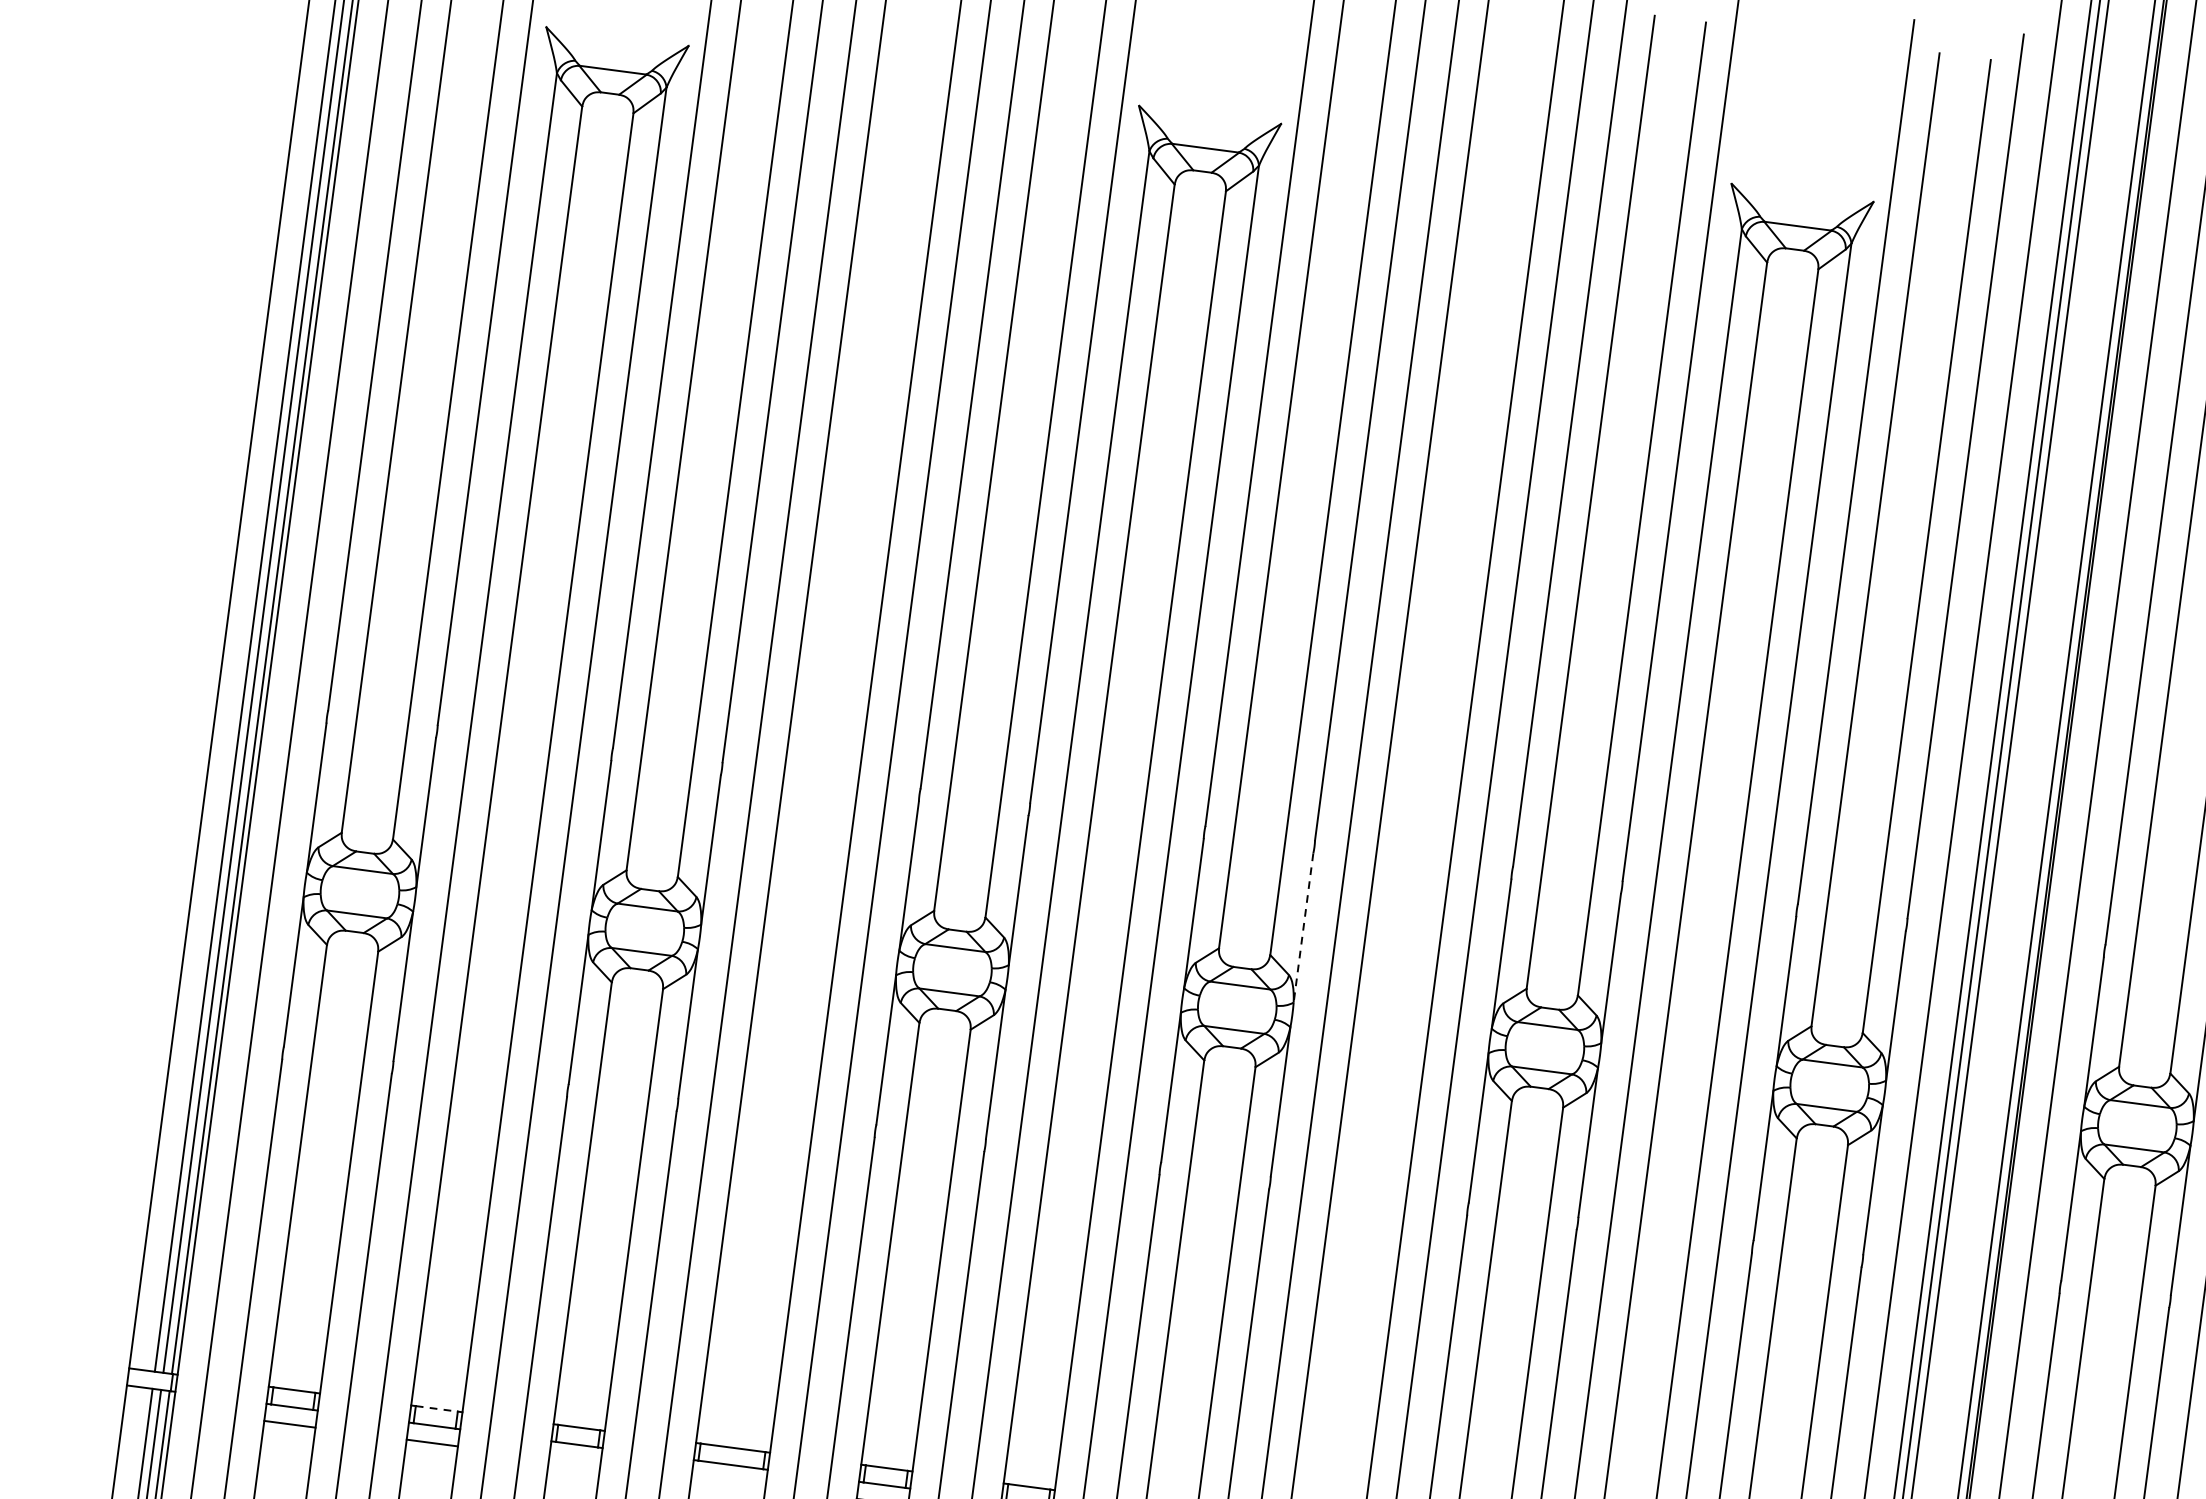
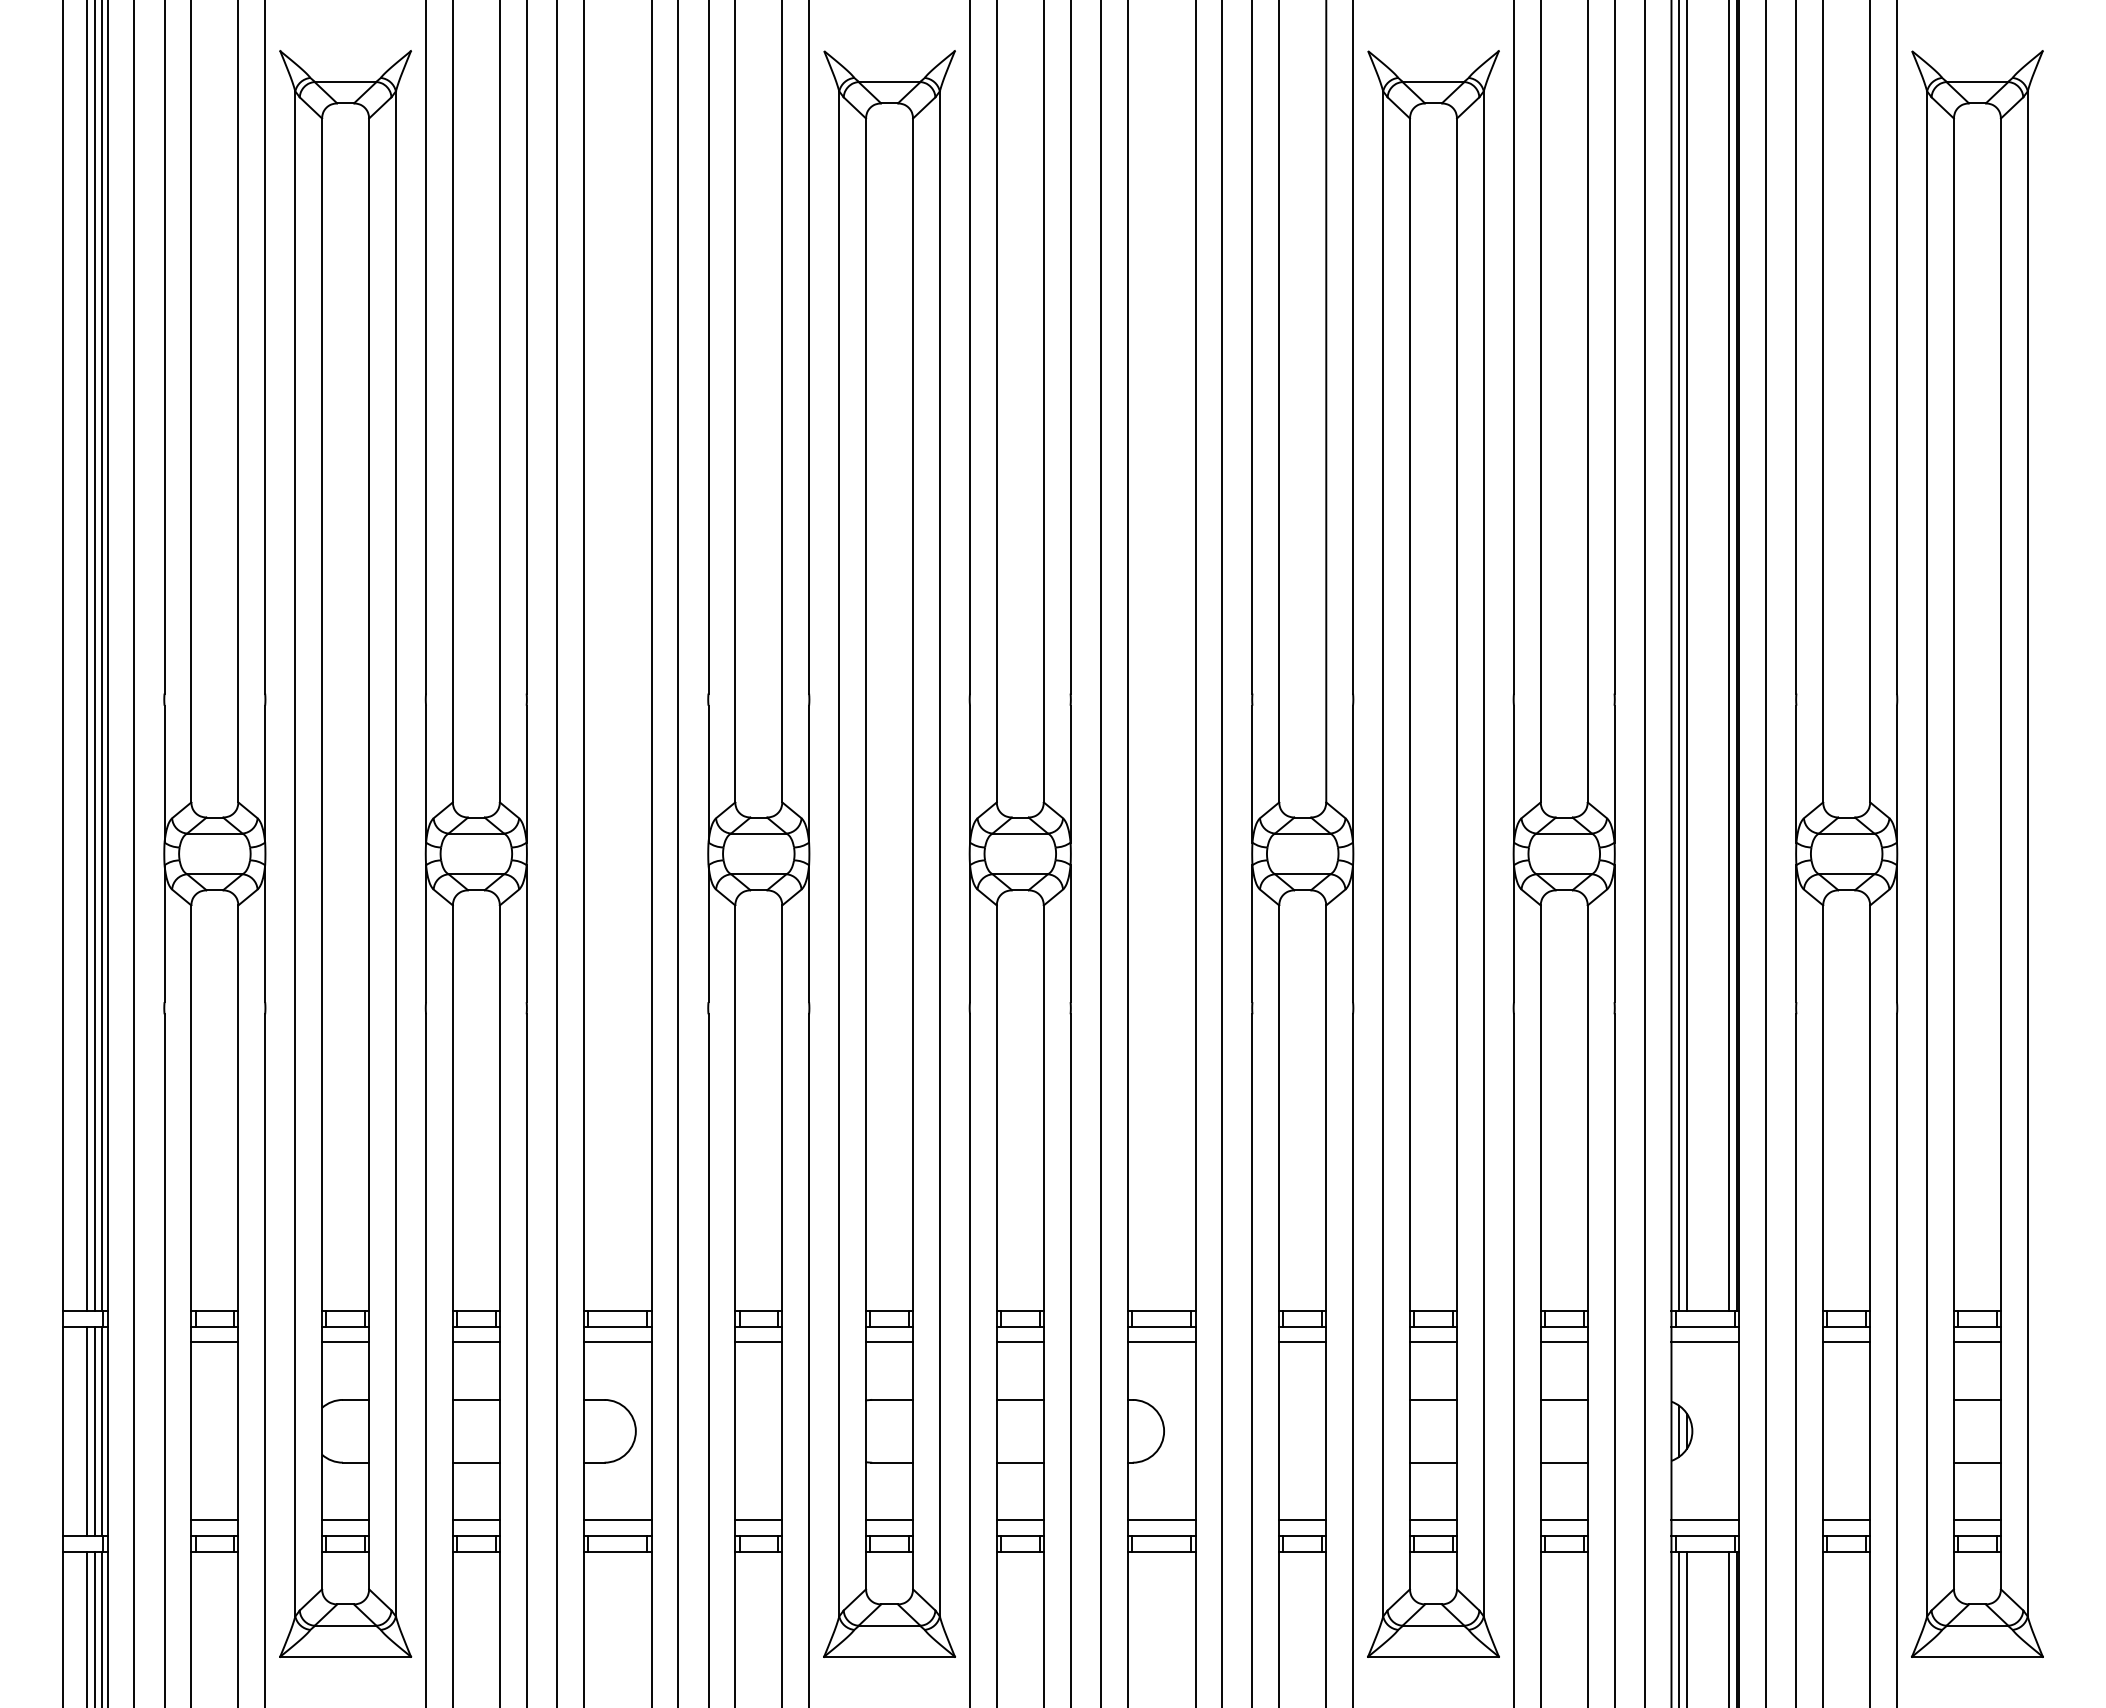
line: (1303, 928) -> (1070, 774), dashed -> solid
line: (437, 1409) -> (346, 1311), dashed -> solid
line: (573, 1461) -> (475, 1342), added
line: (728, 1482) -> (617, 1342), added

